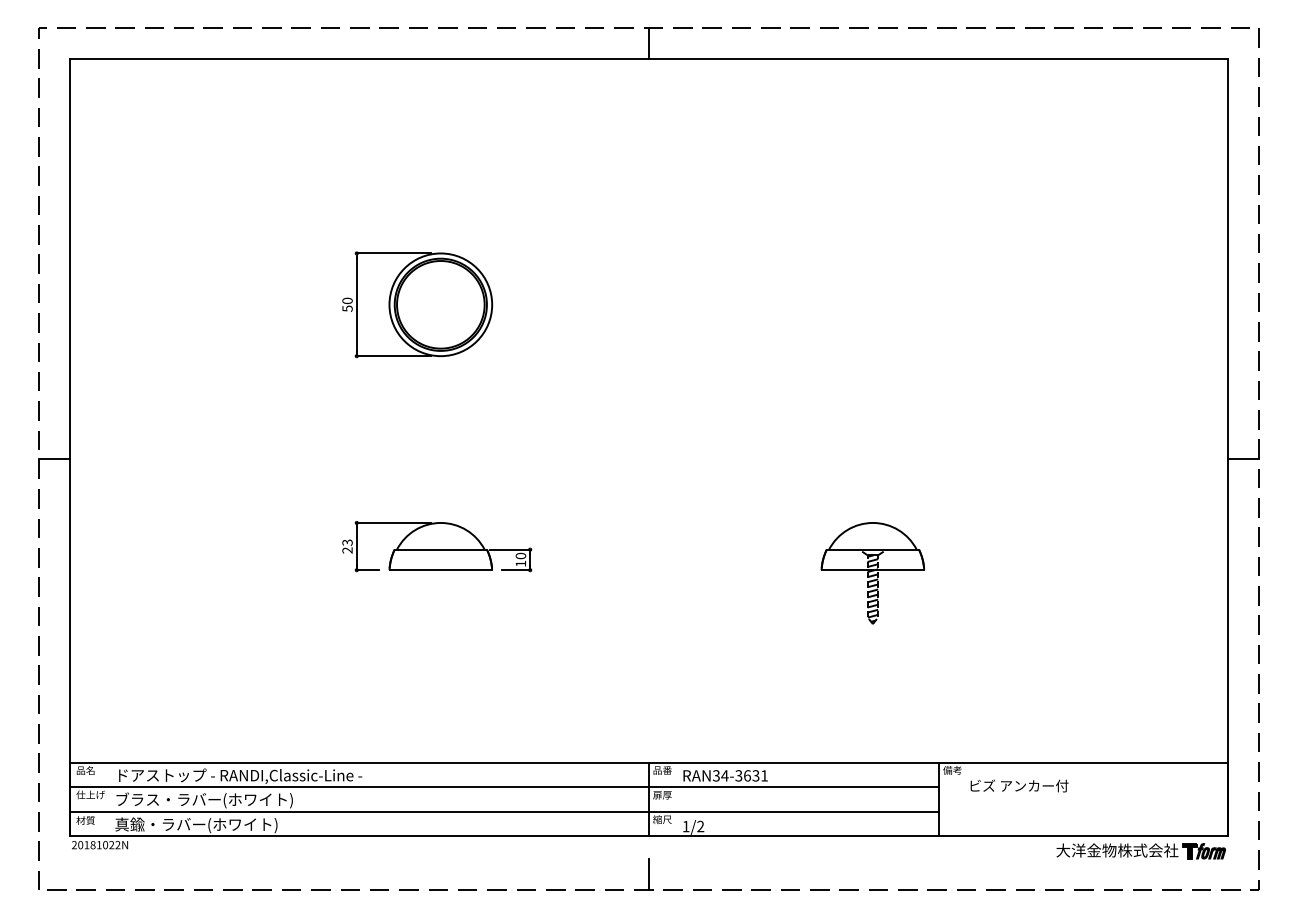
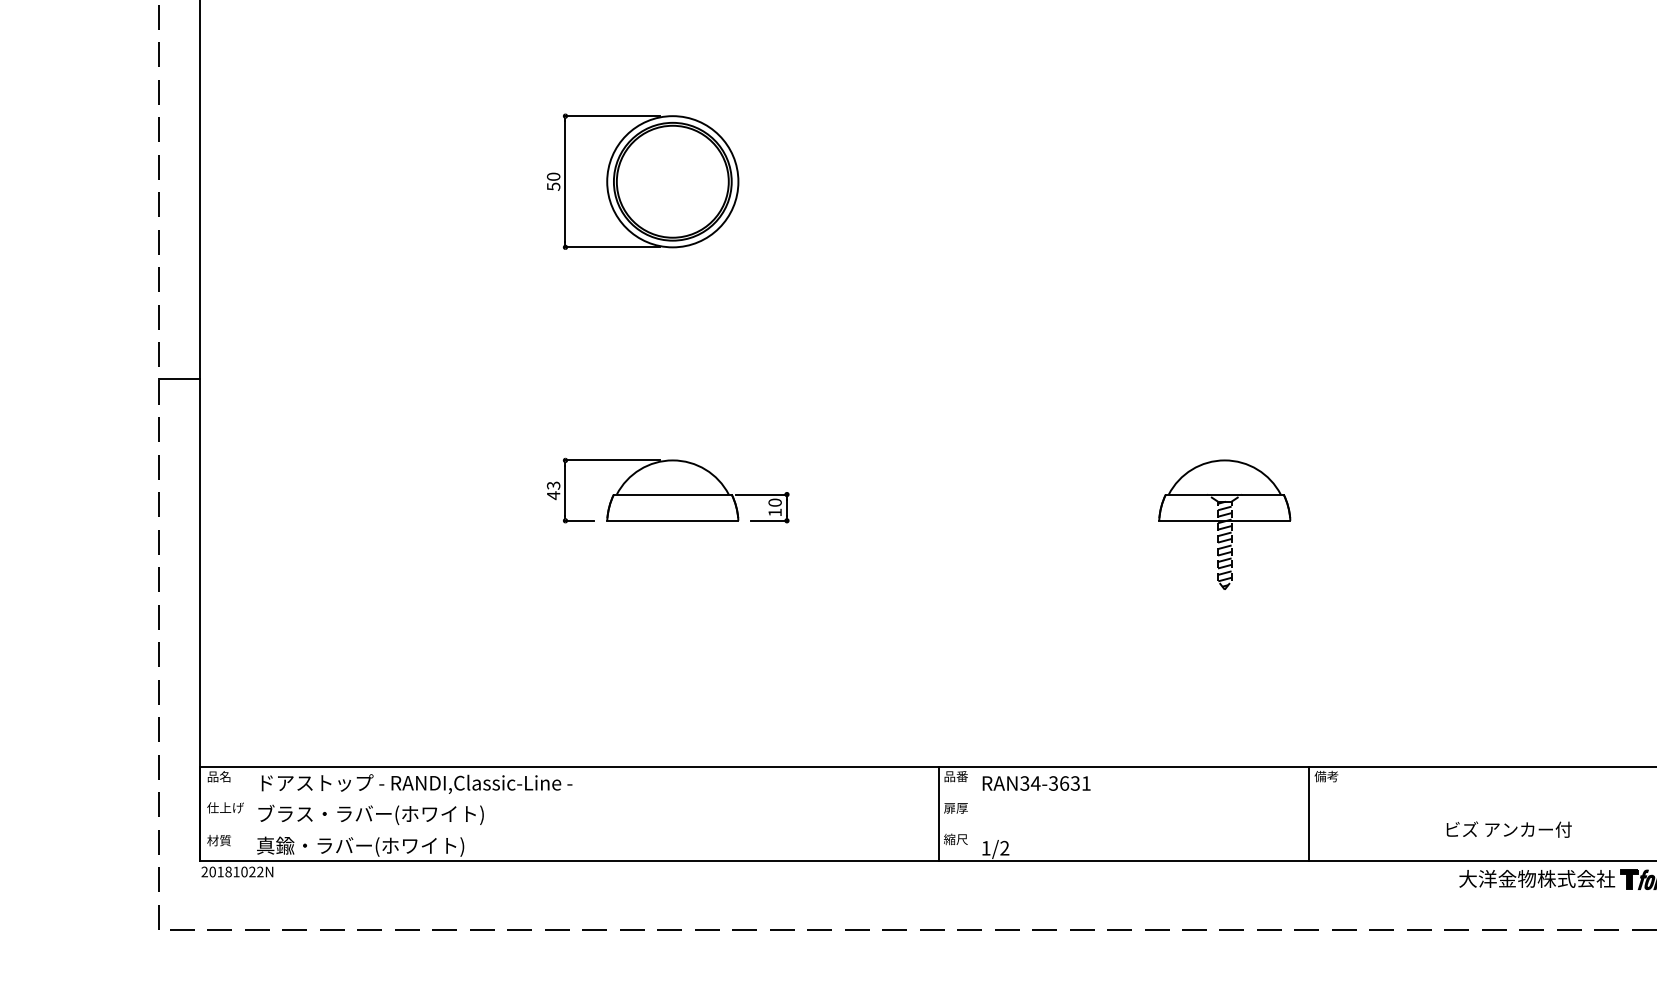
text: (347, 550) -> (553, 495), 23 -> 43
text: (1019, 785) -> (1509, 829), moved
line: (504, 787) -> (754, 798), removed
line: (504, 811) -> (754, 829), removed
line: (649, 874) -> (939, 909), removed

